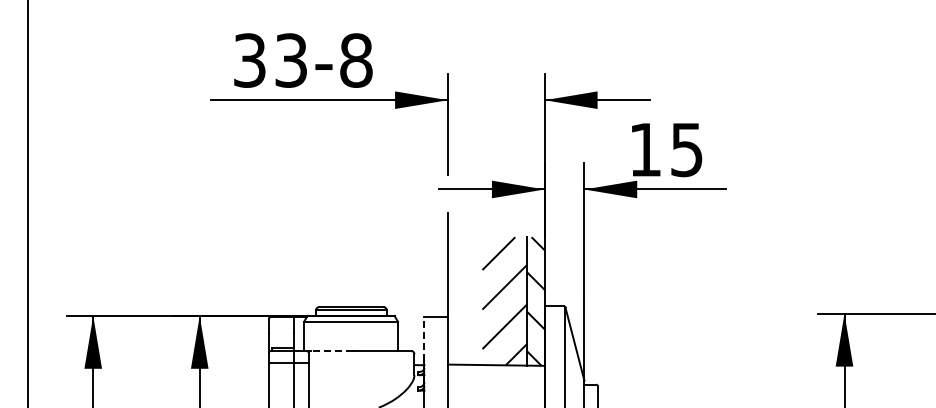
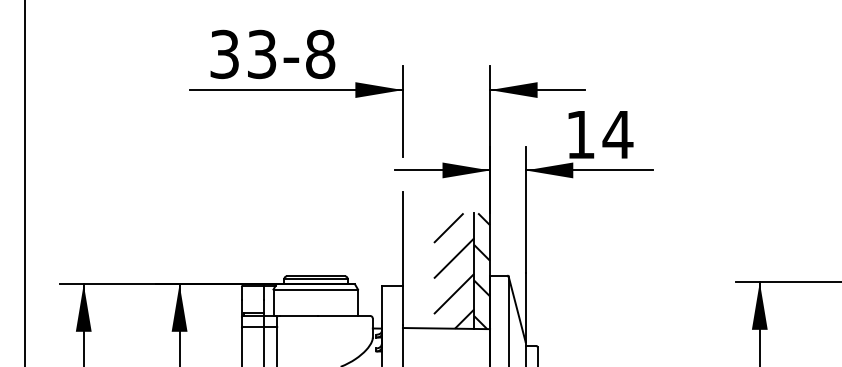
text: (686, 150) -> (617, 135), 15 -> 14
line: (424, 339) -> (381, 305), dashed -> solid
line: (332, 351) -> (299, 316), dashed -> solid

